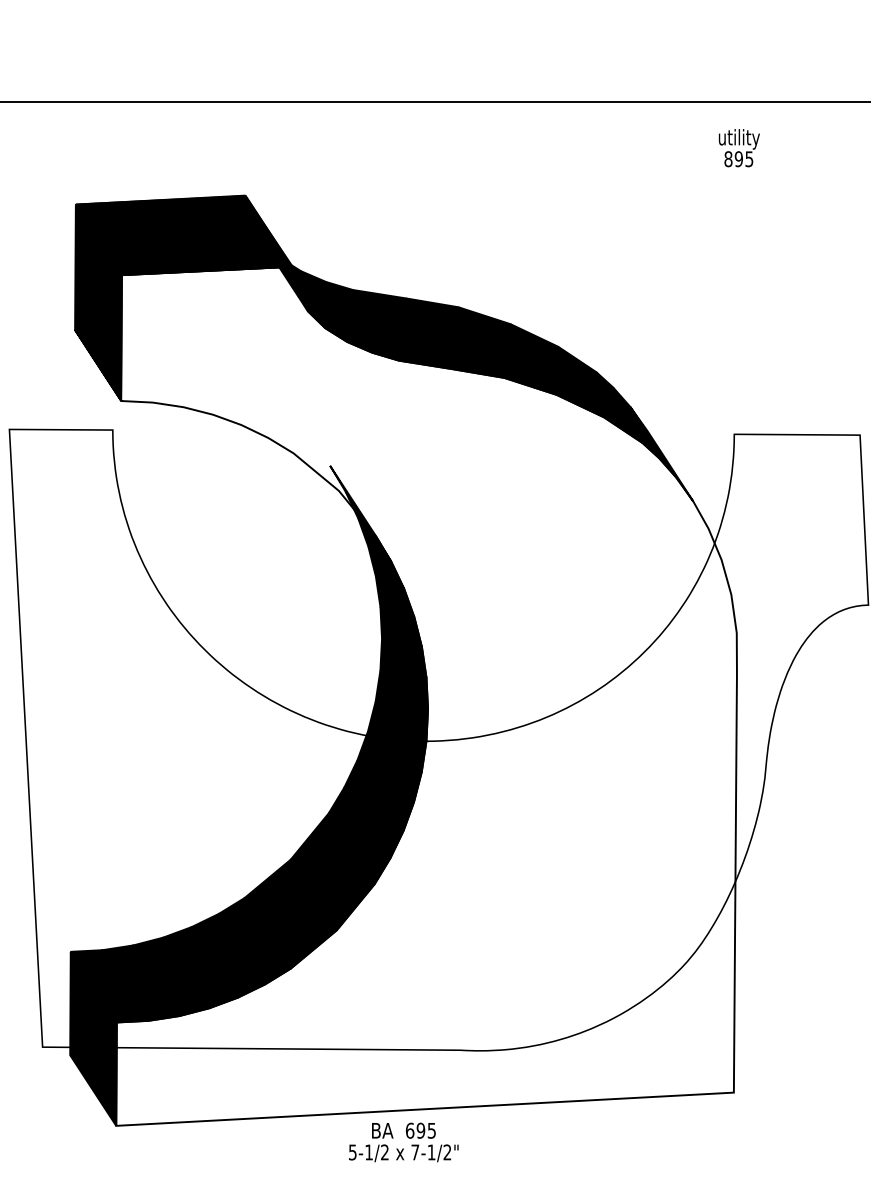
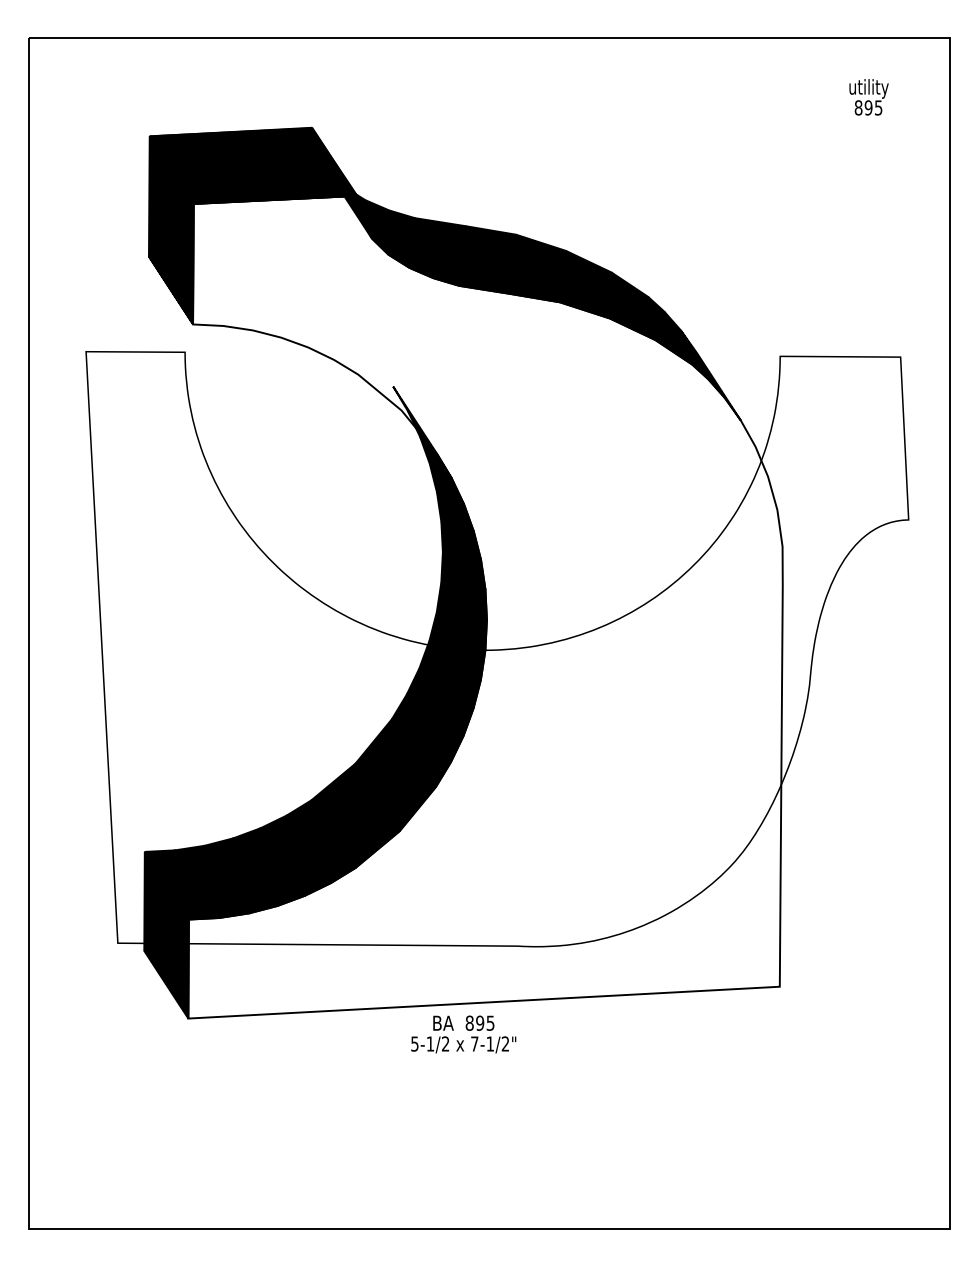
text: (738, 148) -> (868, 97), moved
text: (409, 1129) -> (469, 1022), 695 -> 895

